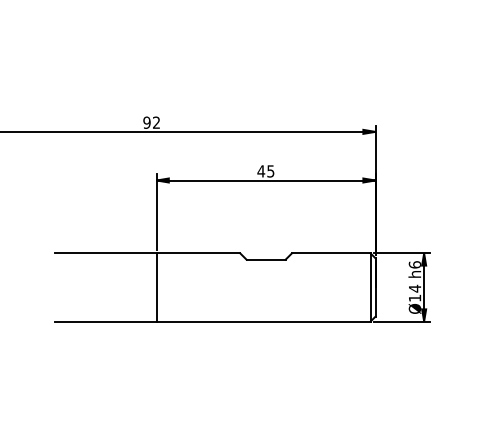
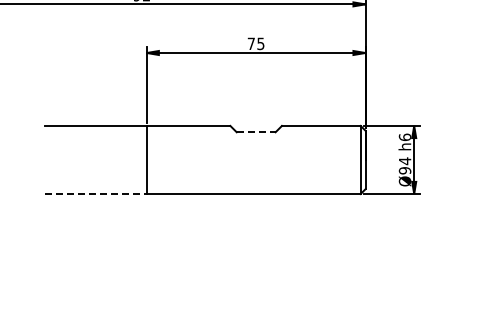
text: (261, 171) -> (251, 44), 45 -> 75
line: (266, 259) -> (256, 132), solid -> dashed
text: (414, 297) -> (404, 170), Ø14 -> Ø94
line: (106, 321) -> (96, 194), solid -> dashed

